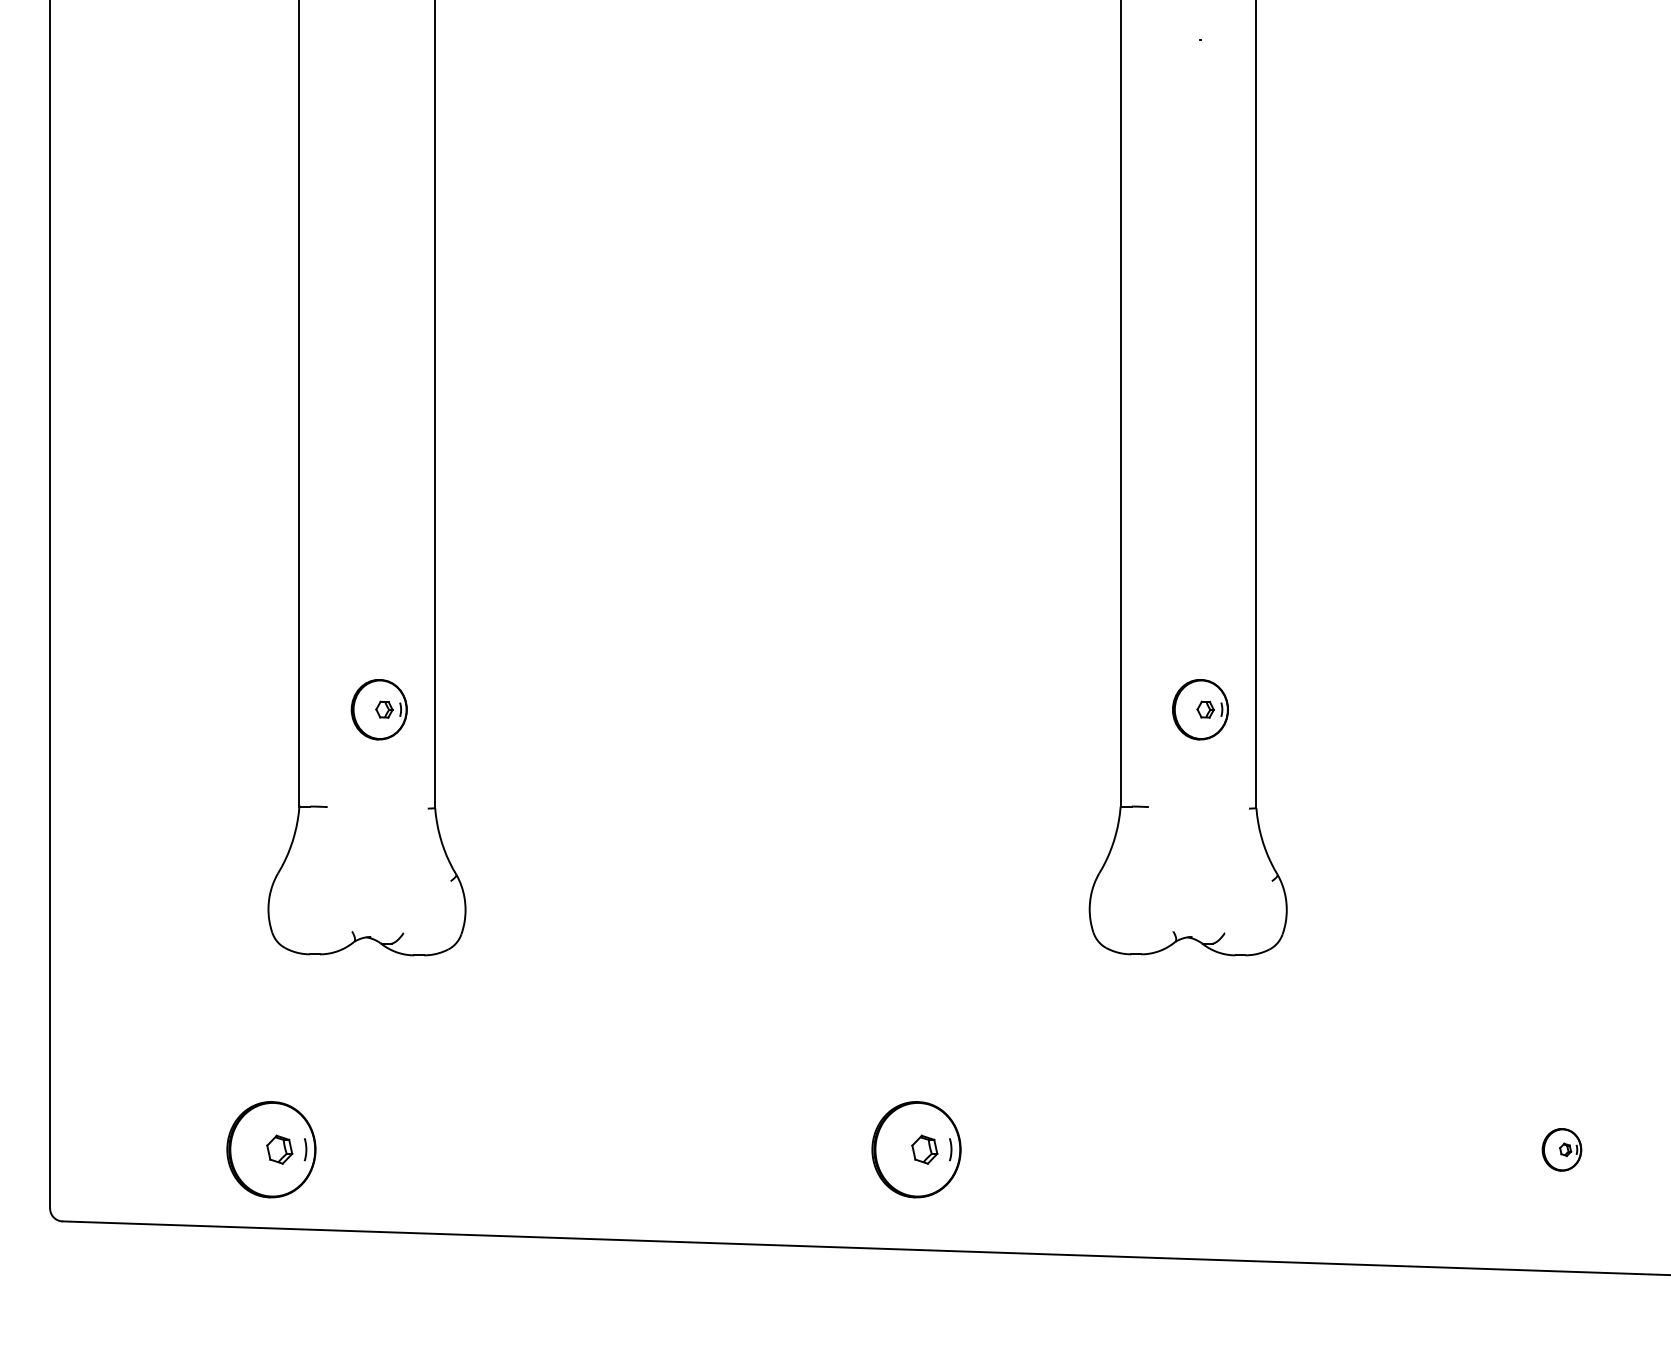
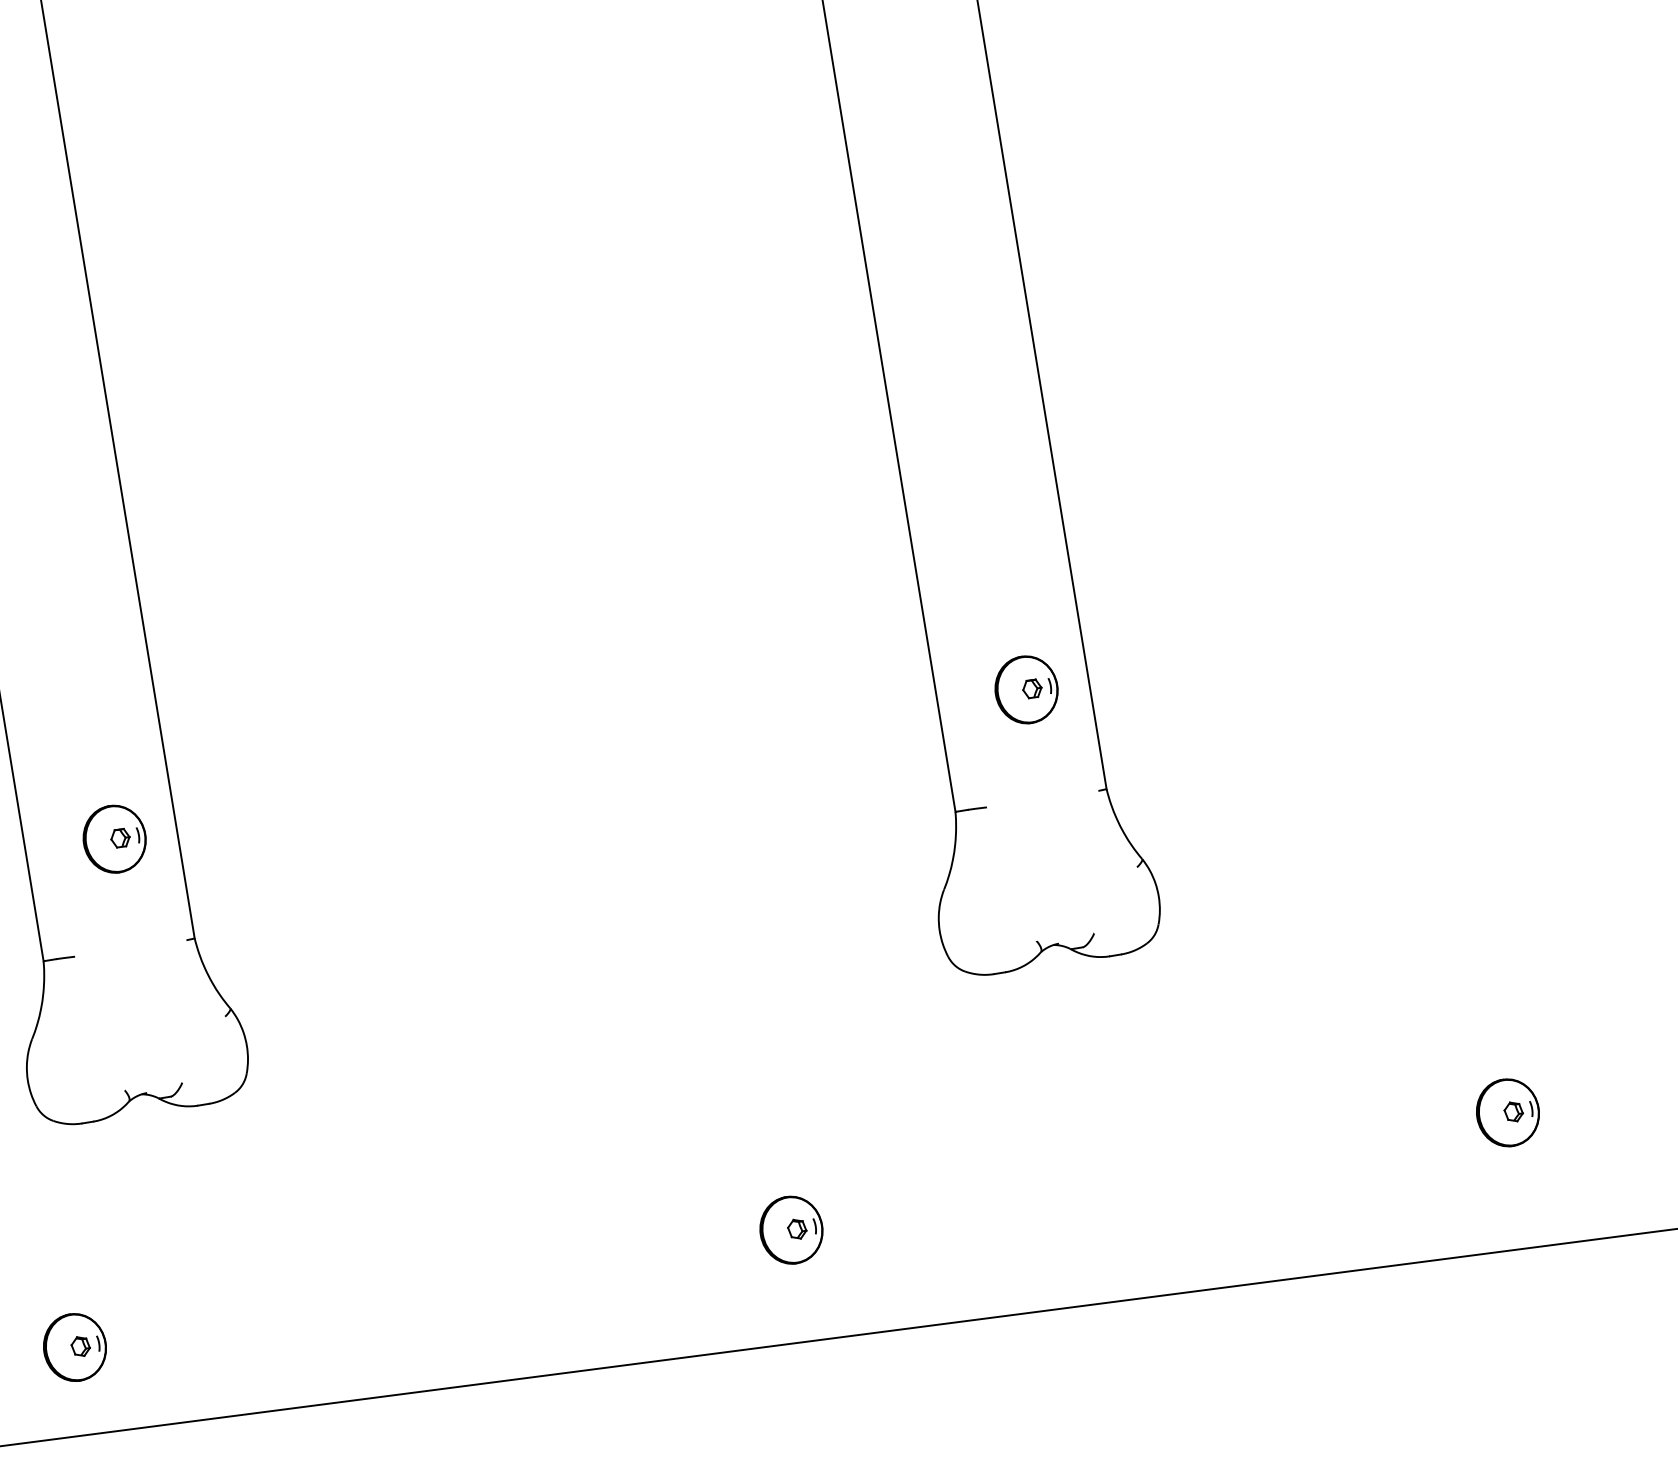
part: (271, 1149) -> (74, 1347), size x0.62
part: (916, 1149) -> (791, 1229), size x0.62
part: (1561, 1149) -> (1507, 1112), size x1.43

